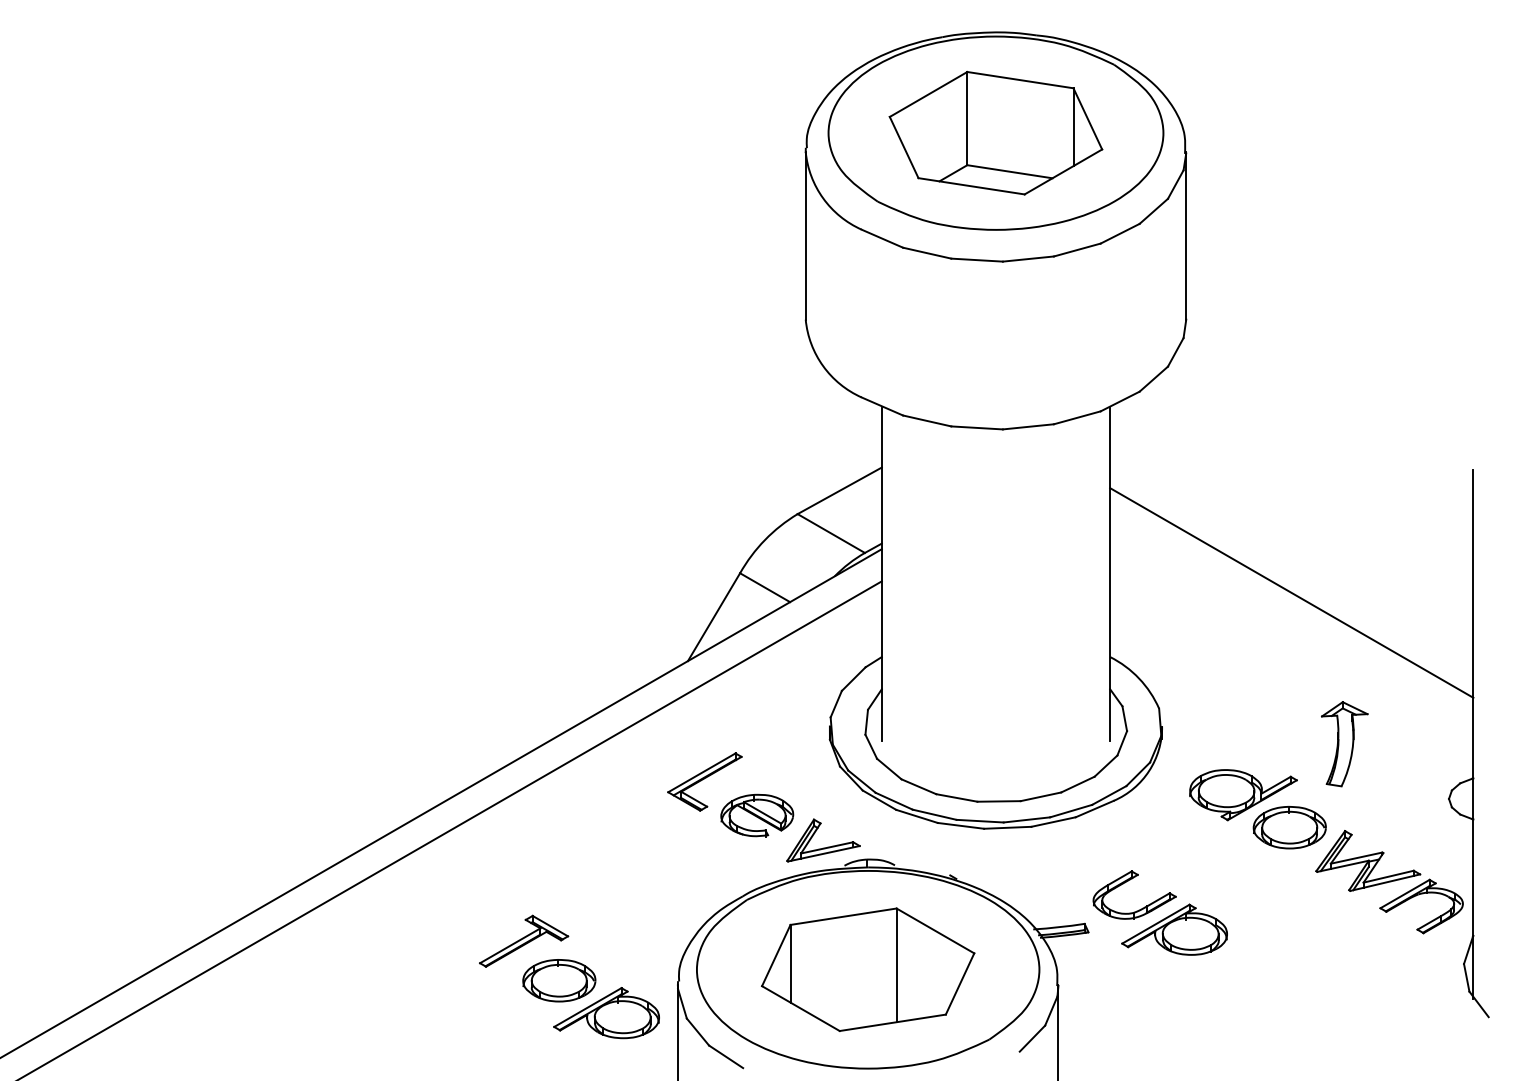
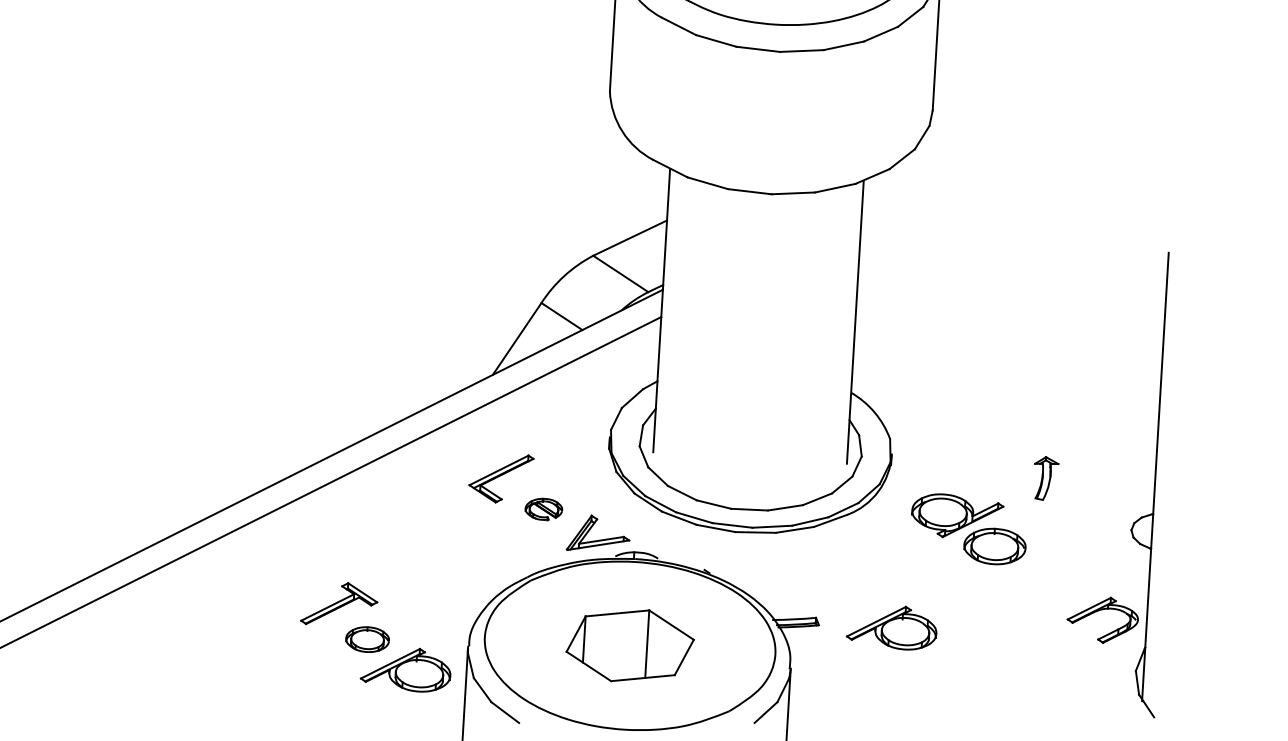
line: (1291, 592) -> (1008, 347), removed
part: (1344, 744) -> (1045, 478), size x0.6
part: (757, 815) -> (544, 509), size x0.6
part: (1368, 860) -> (1060, 578), removed
part: (1125, 883) -> (852, 585), removed
part: (868, 969) -> (630, 645), size x0.7
part: (559, 980) -> (367, 639), size x0.7

